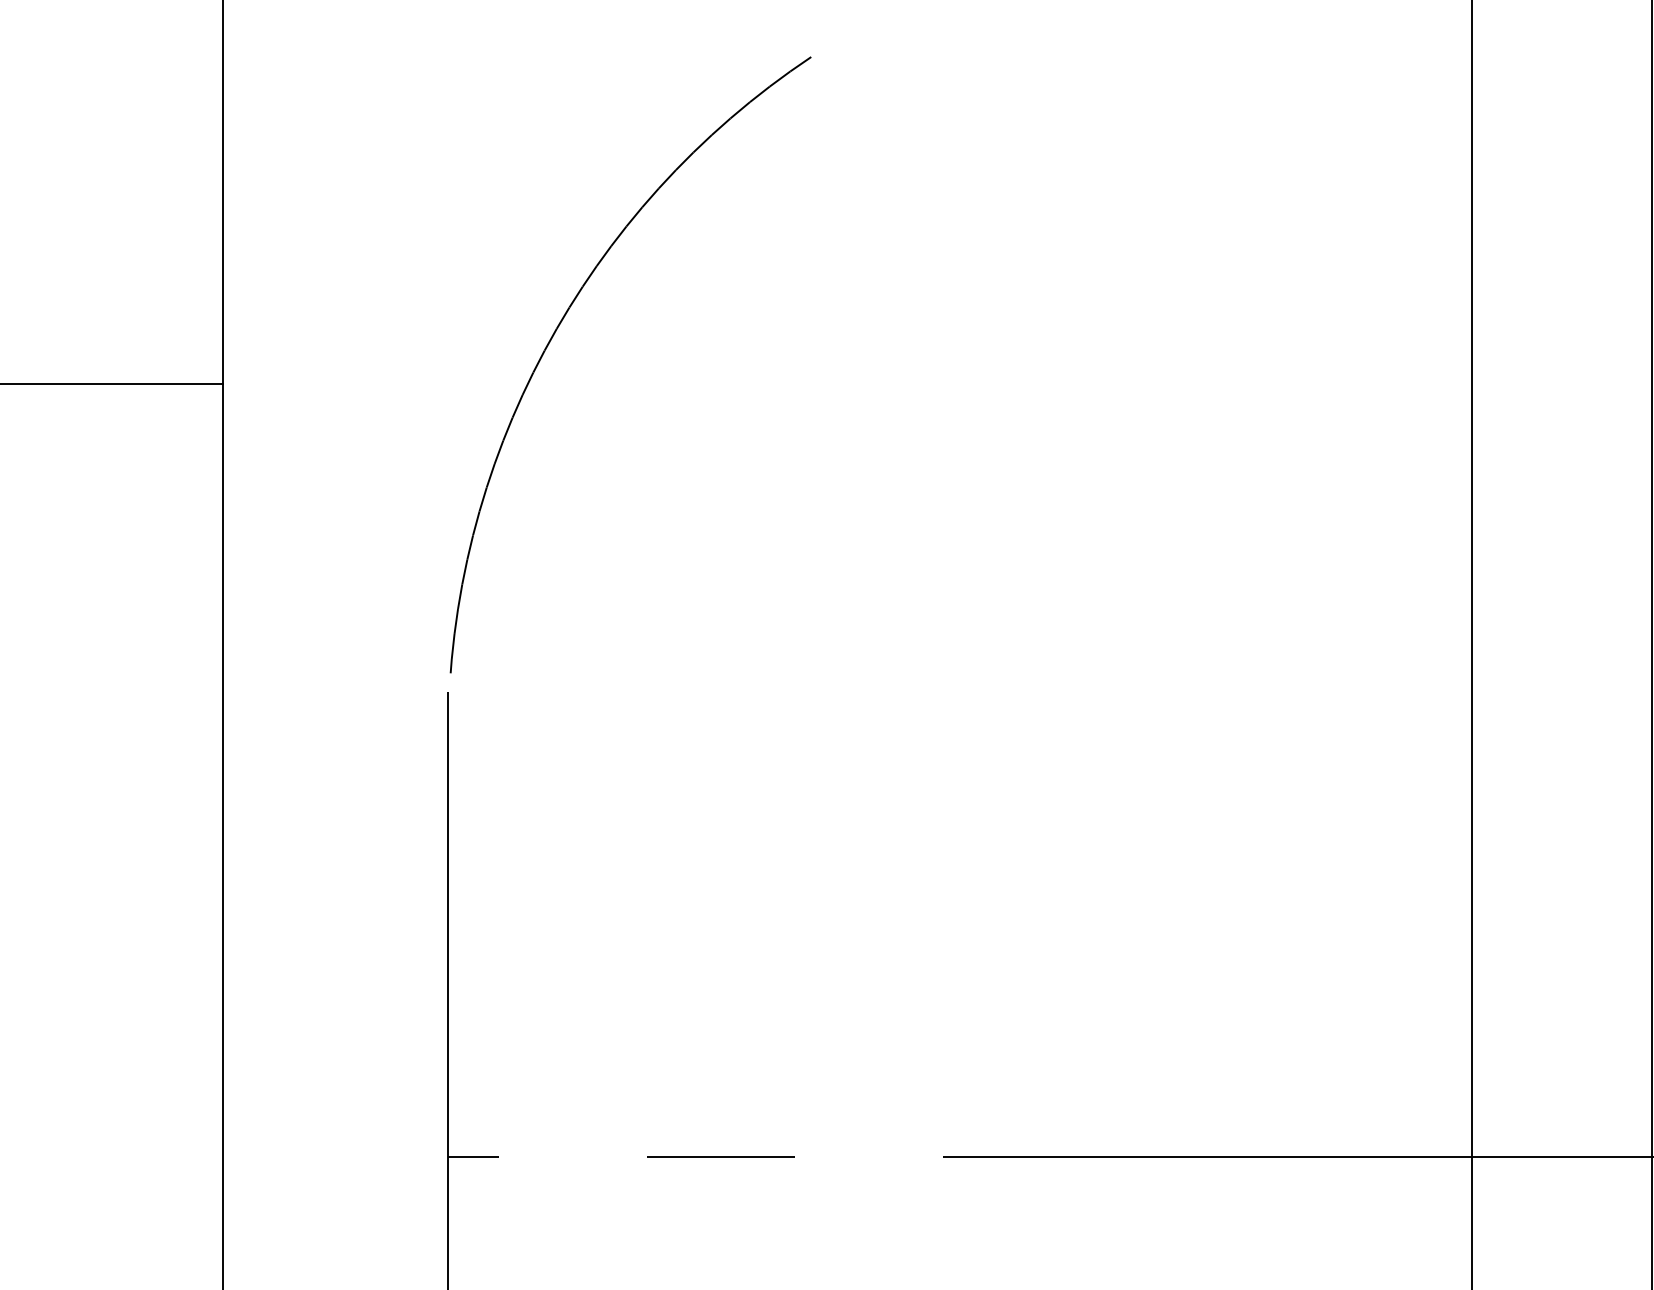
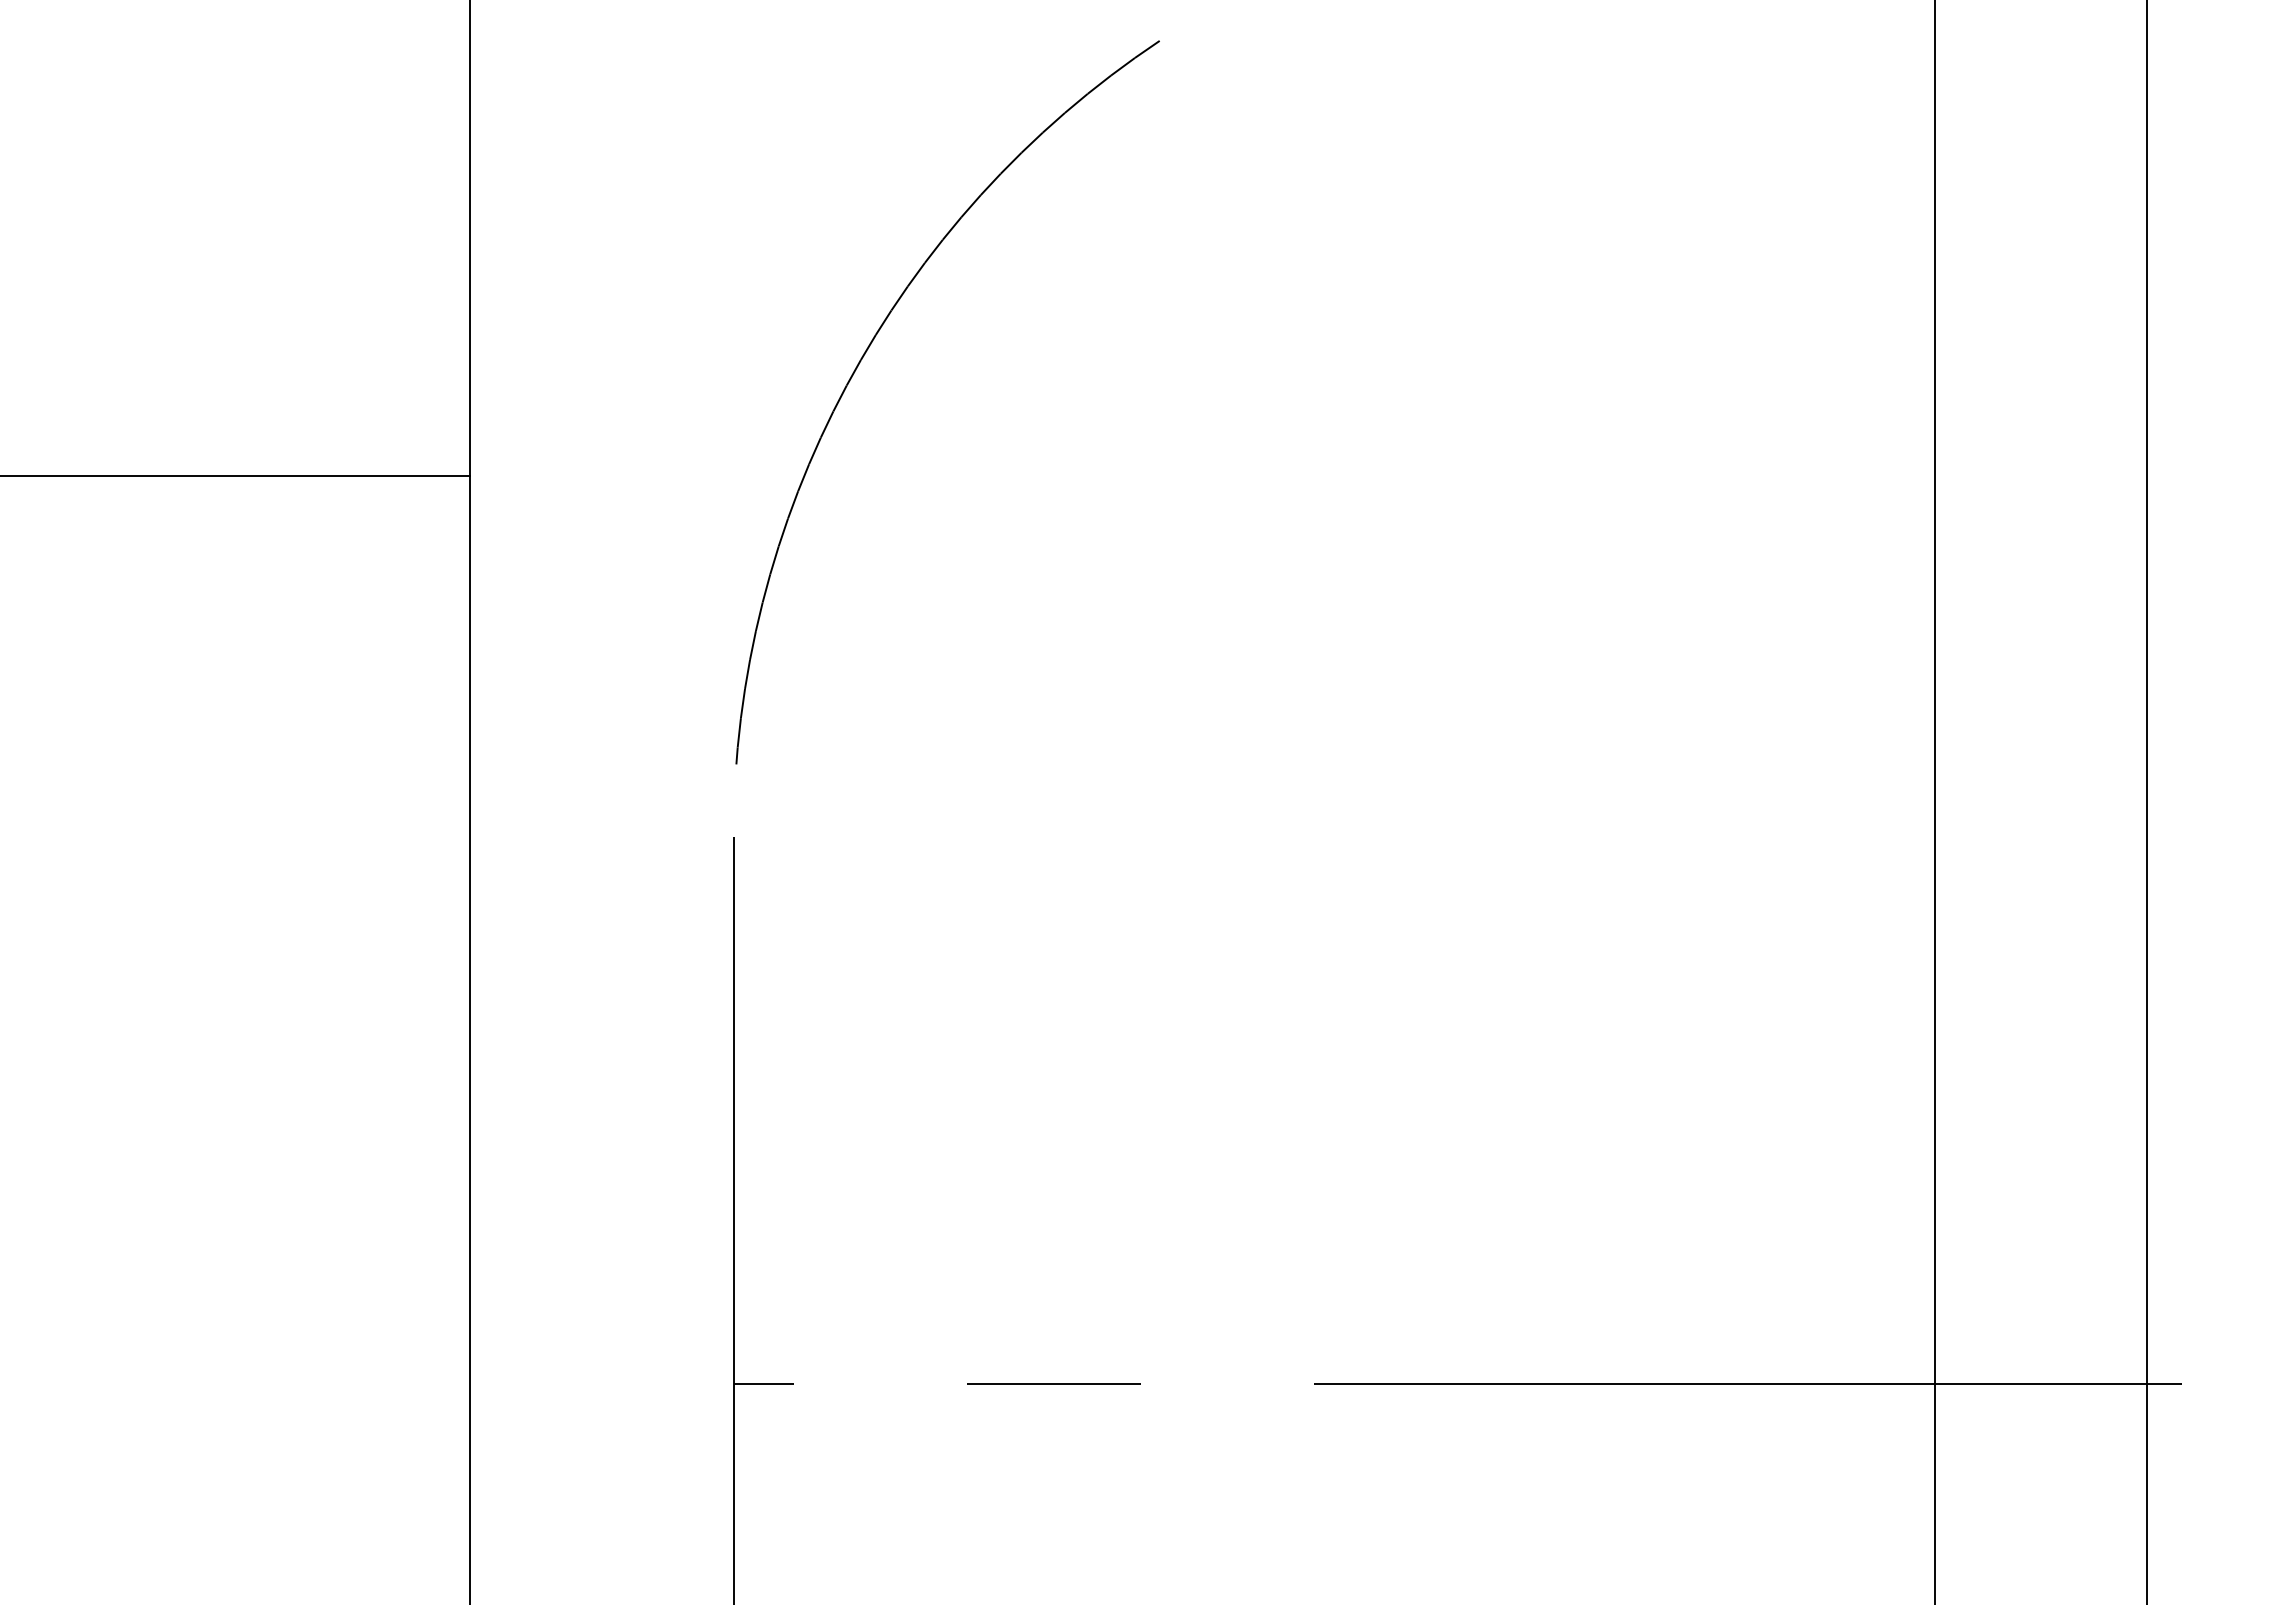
arc: (562, 321) -> (867, 351), moved

